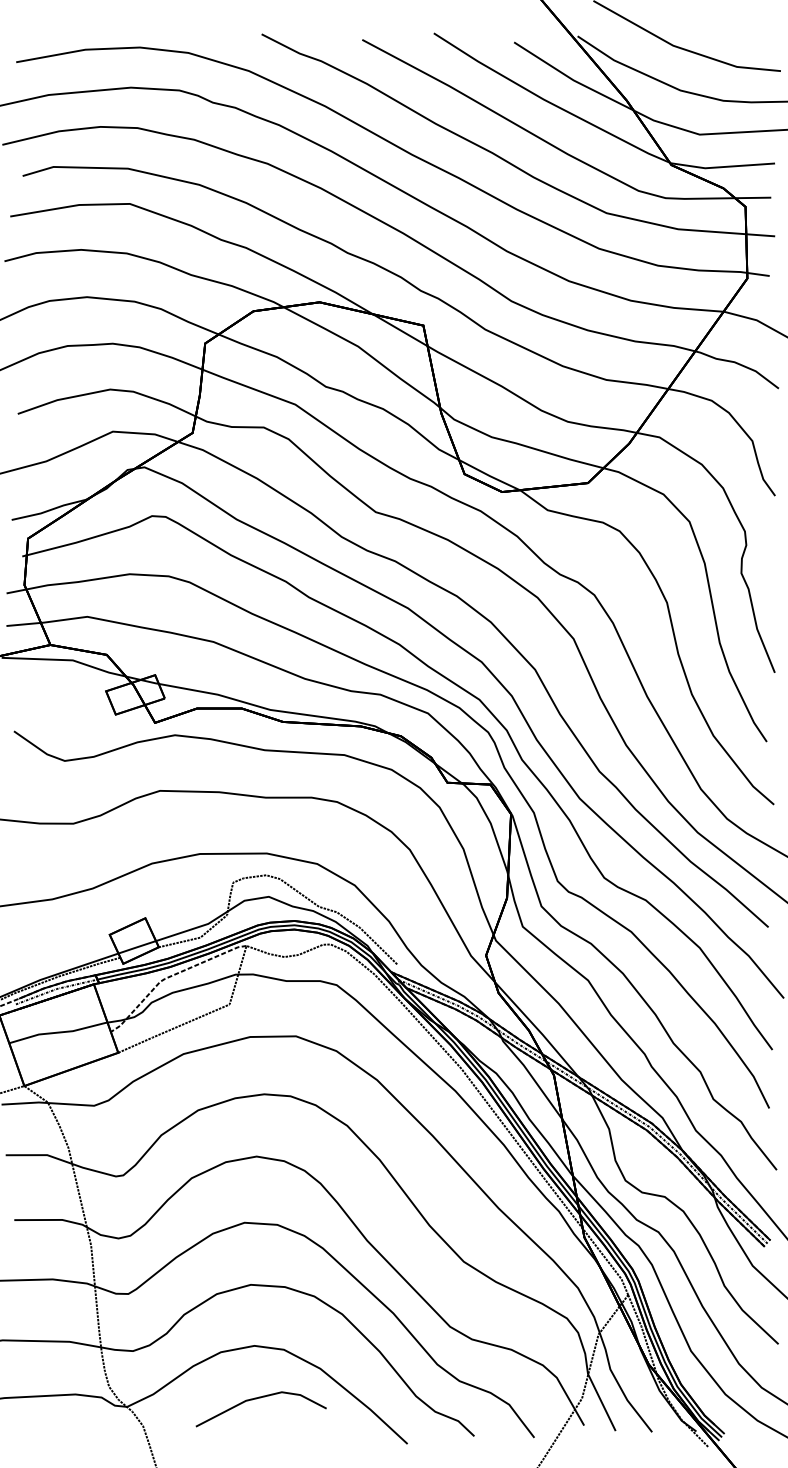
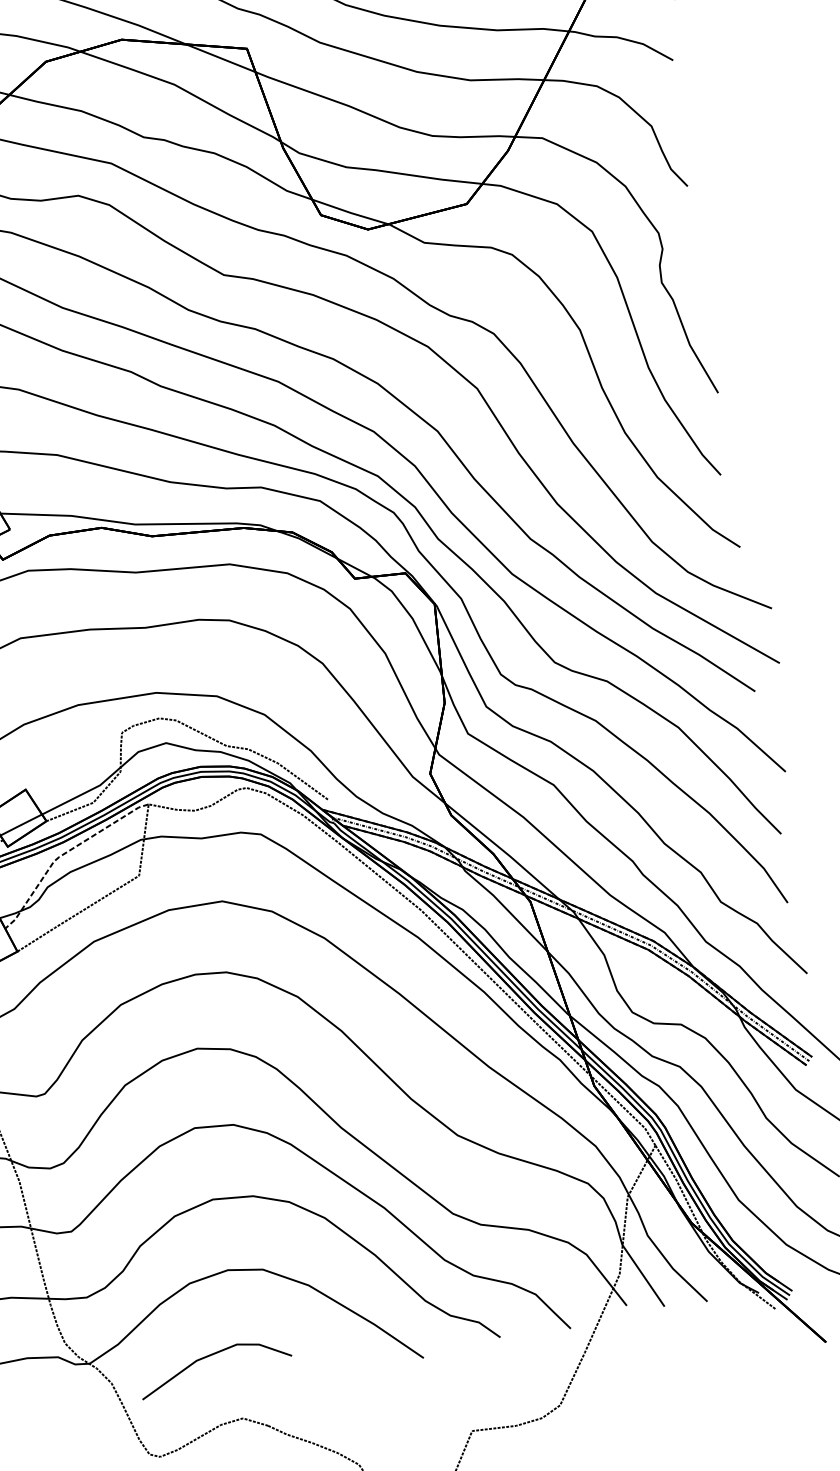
line: (256, 1399) -> (208, 1357), moved

